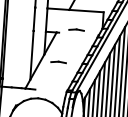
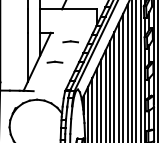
line: (76, 29) -> (70, 41), moved

